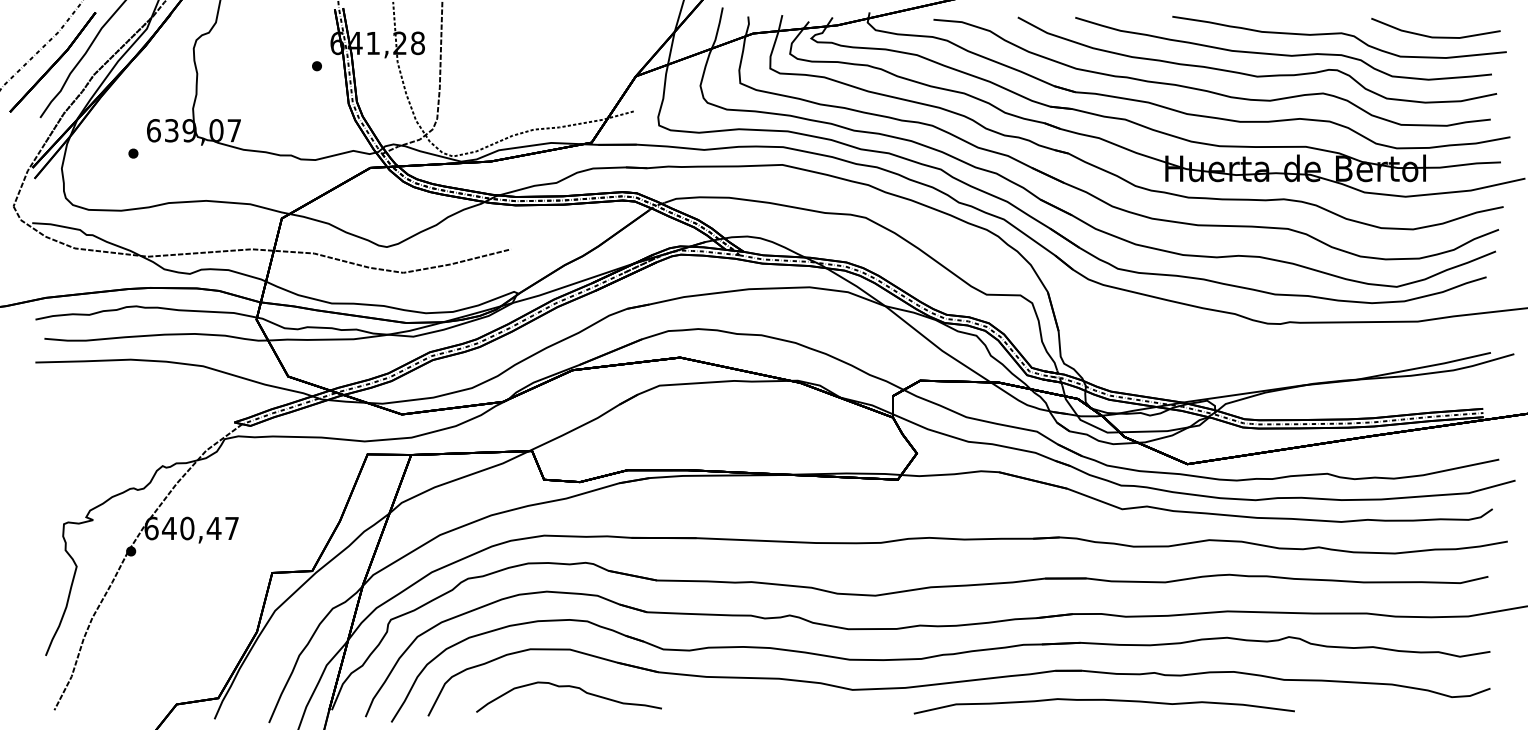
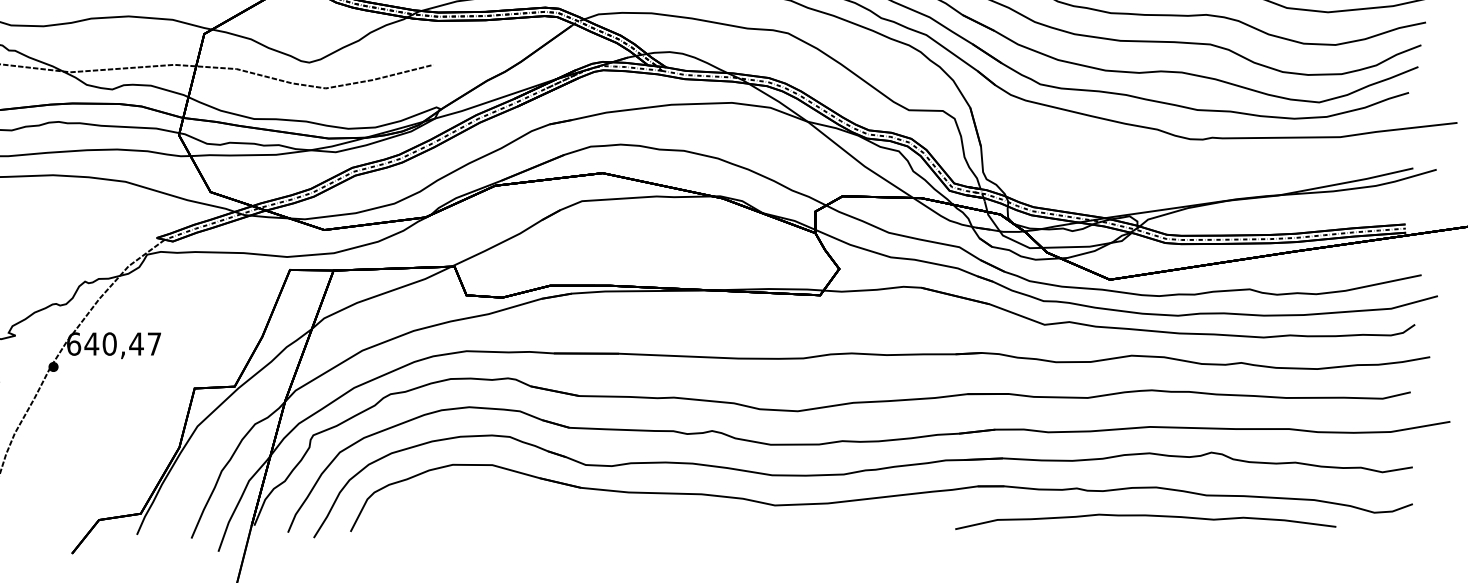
curve: (567, 687) -> (489, 503), removed
curve: (1103, 700) -> (1144, 516), moved

